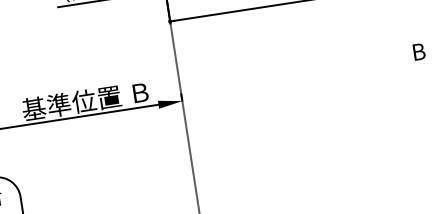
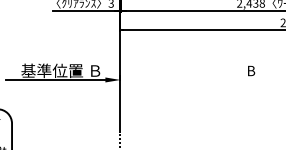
text: (419, 51) -> (251, 70), moved

